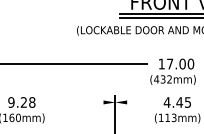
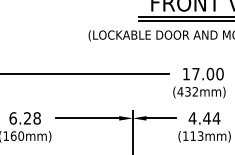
text: (10, 102) -> (12, 118), 9.28 -> 6.28
line: (75, 102) -> (87, 118), added
line: (139, 102) -> (160, 118), added
text: (187, 102) -> (216, 118), 4.45 -> 4.44

